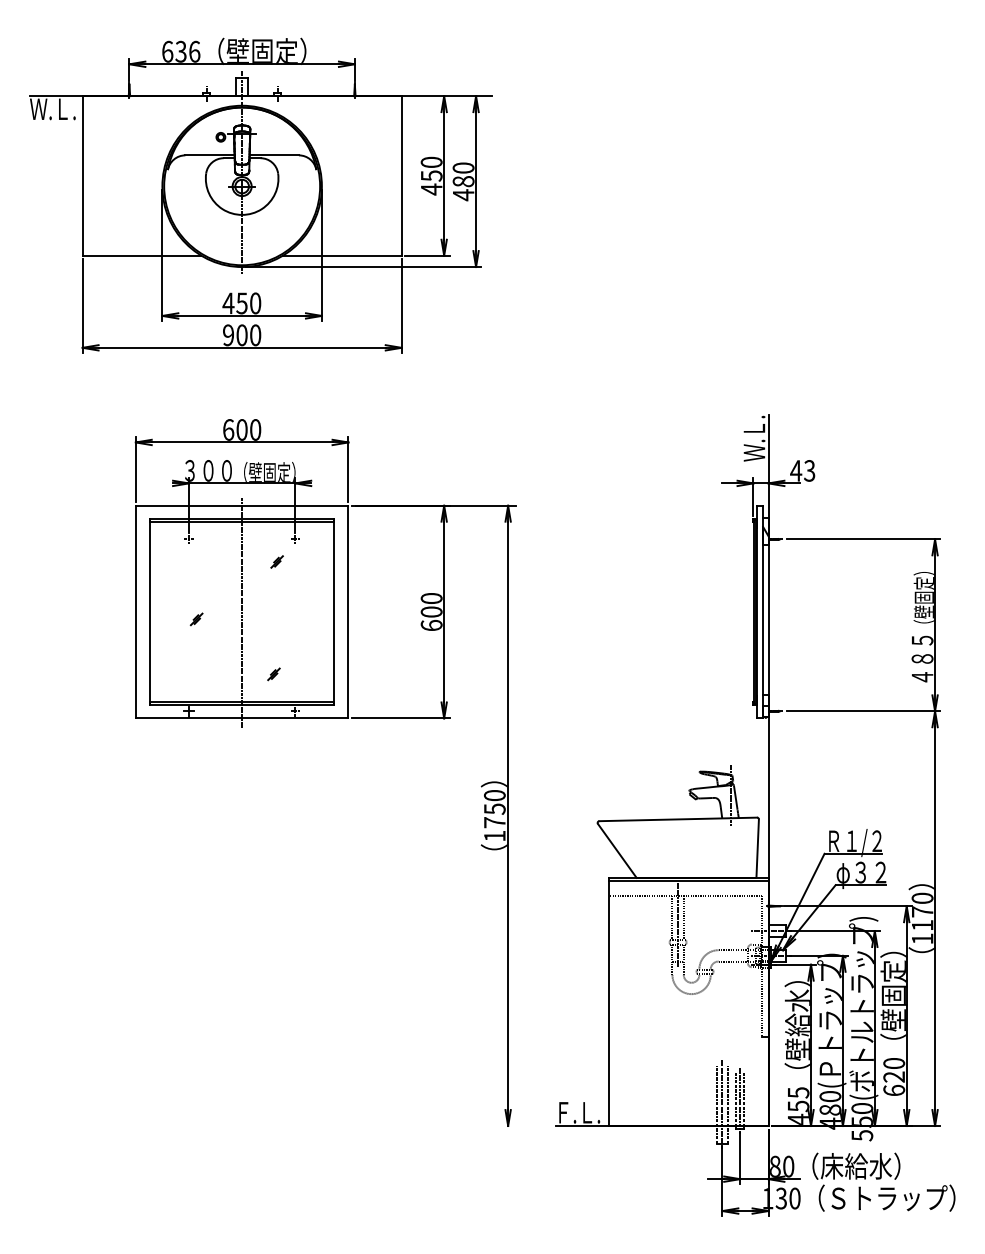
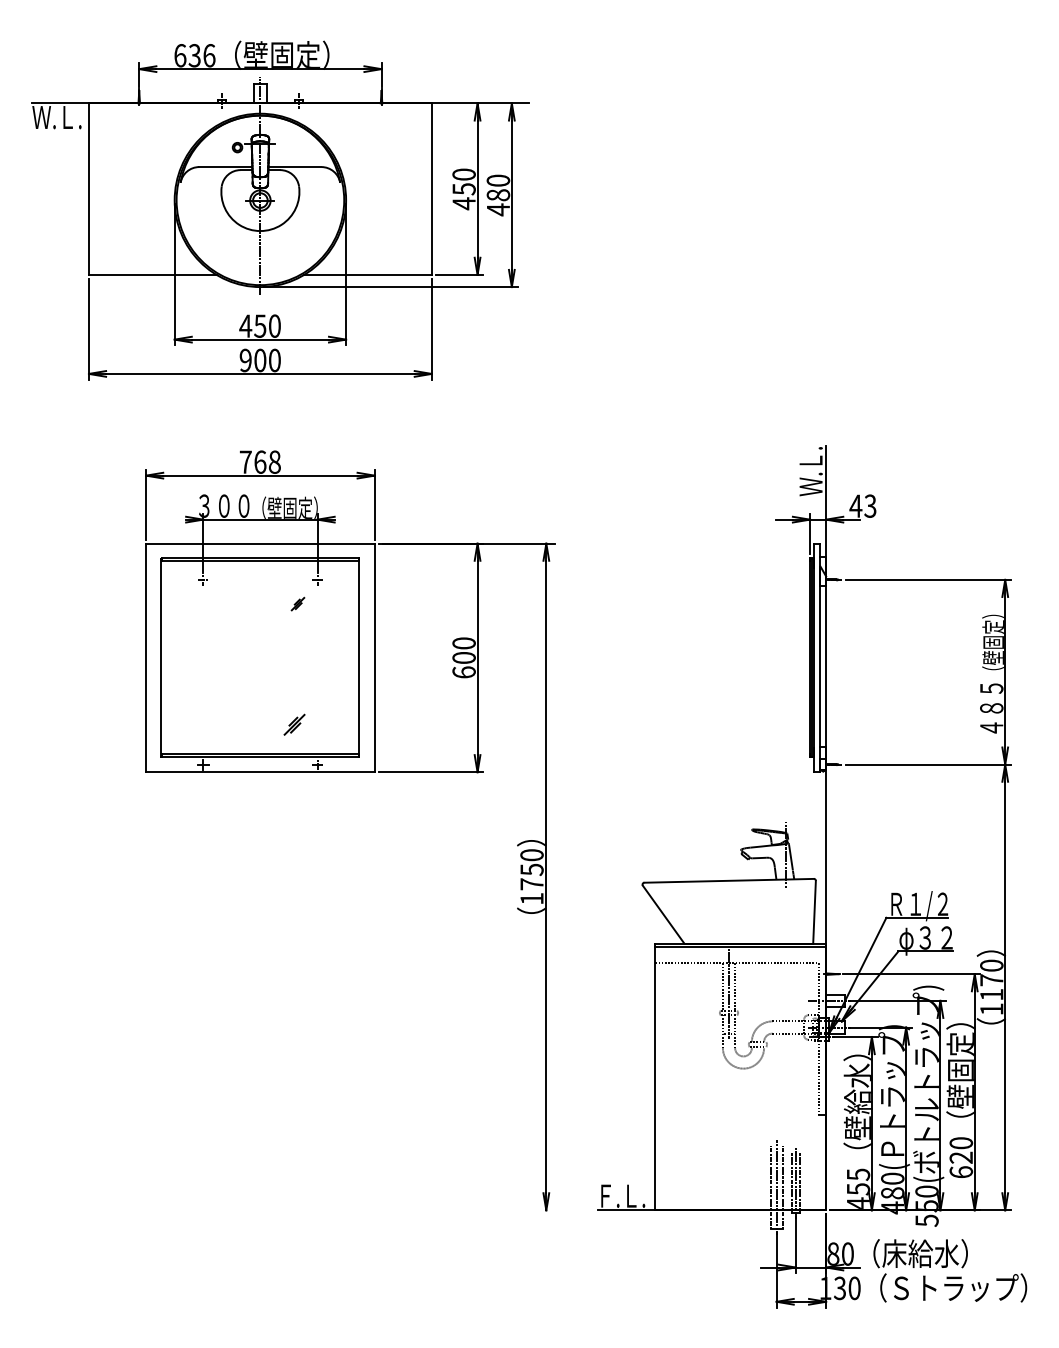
text: (242, 429) -> (260, 461), 600 -> 768
line: (242, 613) -> (260, 659), removed
part: (196, 619) -> (211, 665), removed
part: (273, 674) -> (294, 725), size x1.6

